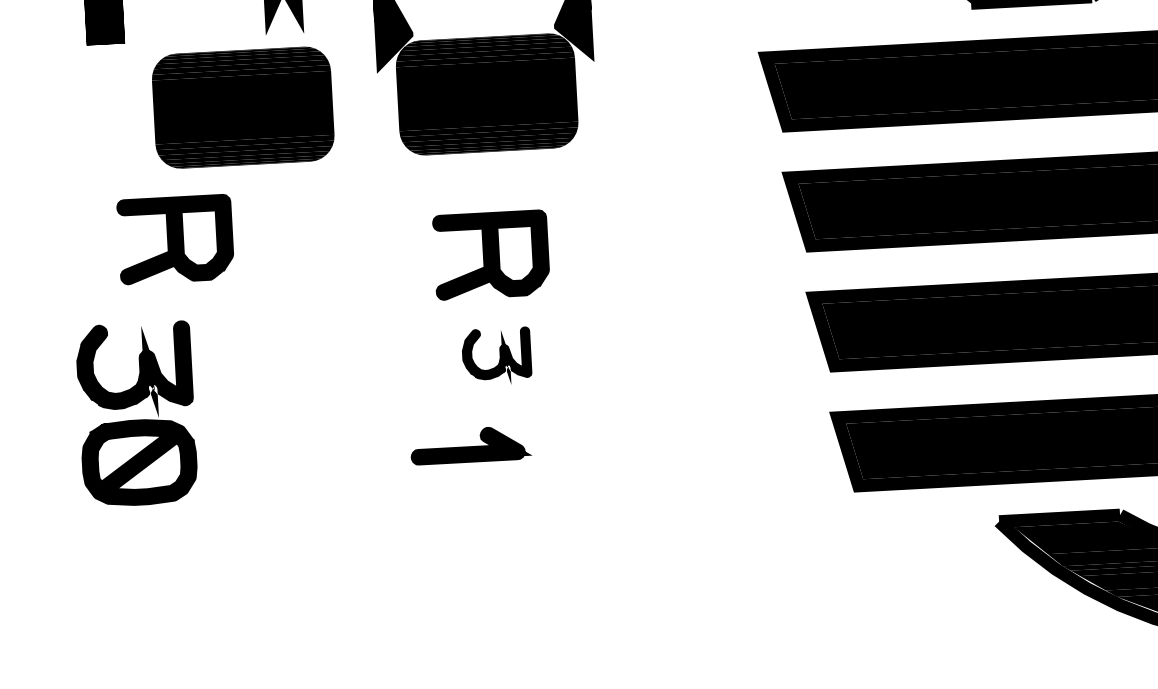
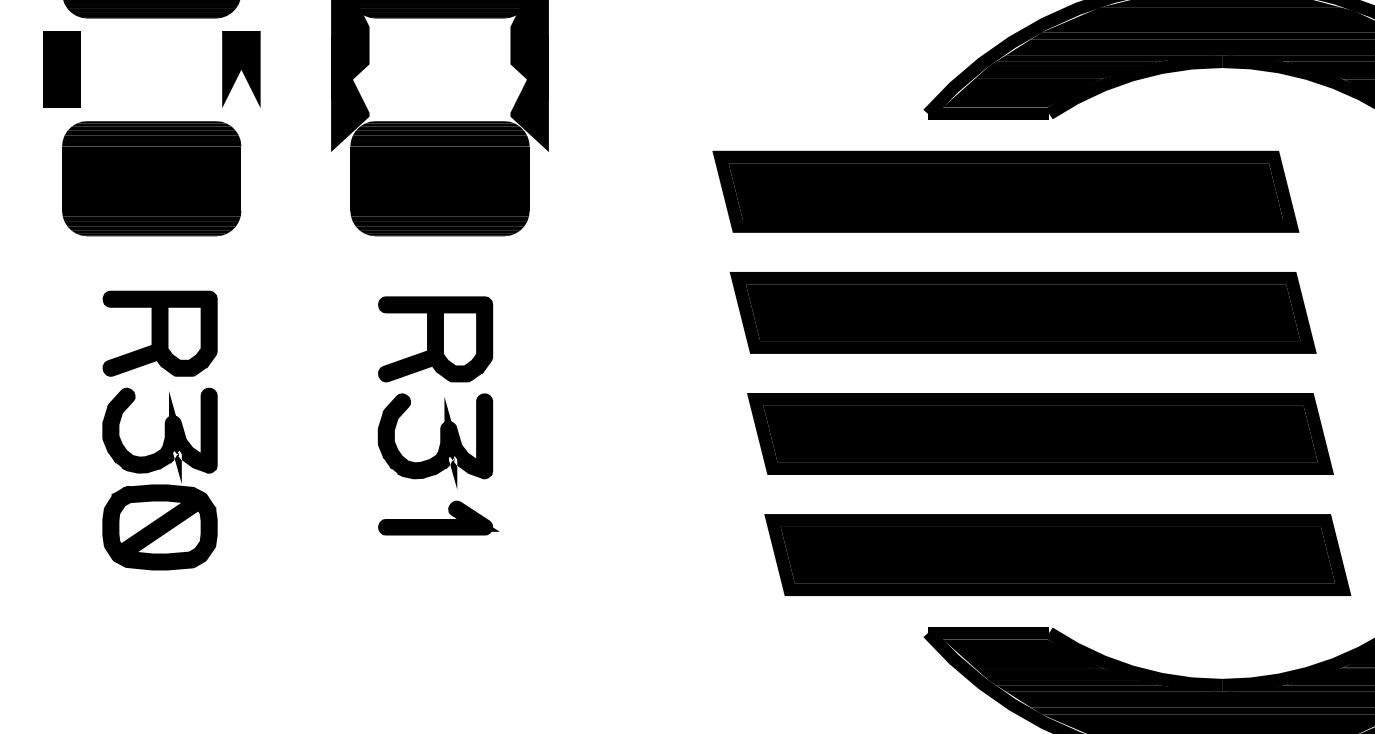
part: (243, 107) -> (151, 178), moved
part: (175, 239) -> (159, 333), moved
part: (496, 356) -> (435, 440), size x1.67
part: (136, 413) -> (159, 478), moved
part: (470, 444) -> (438, 517), moved

